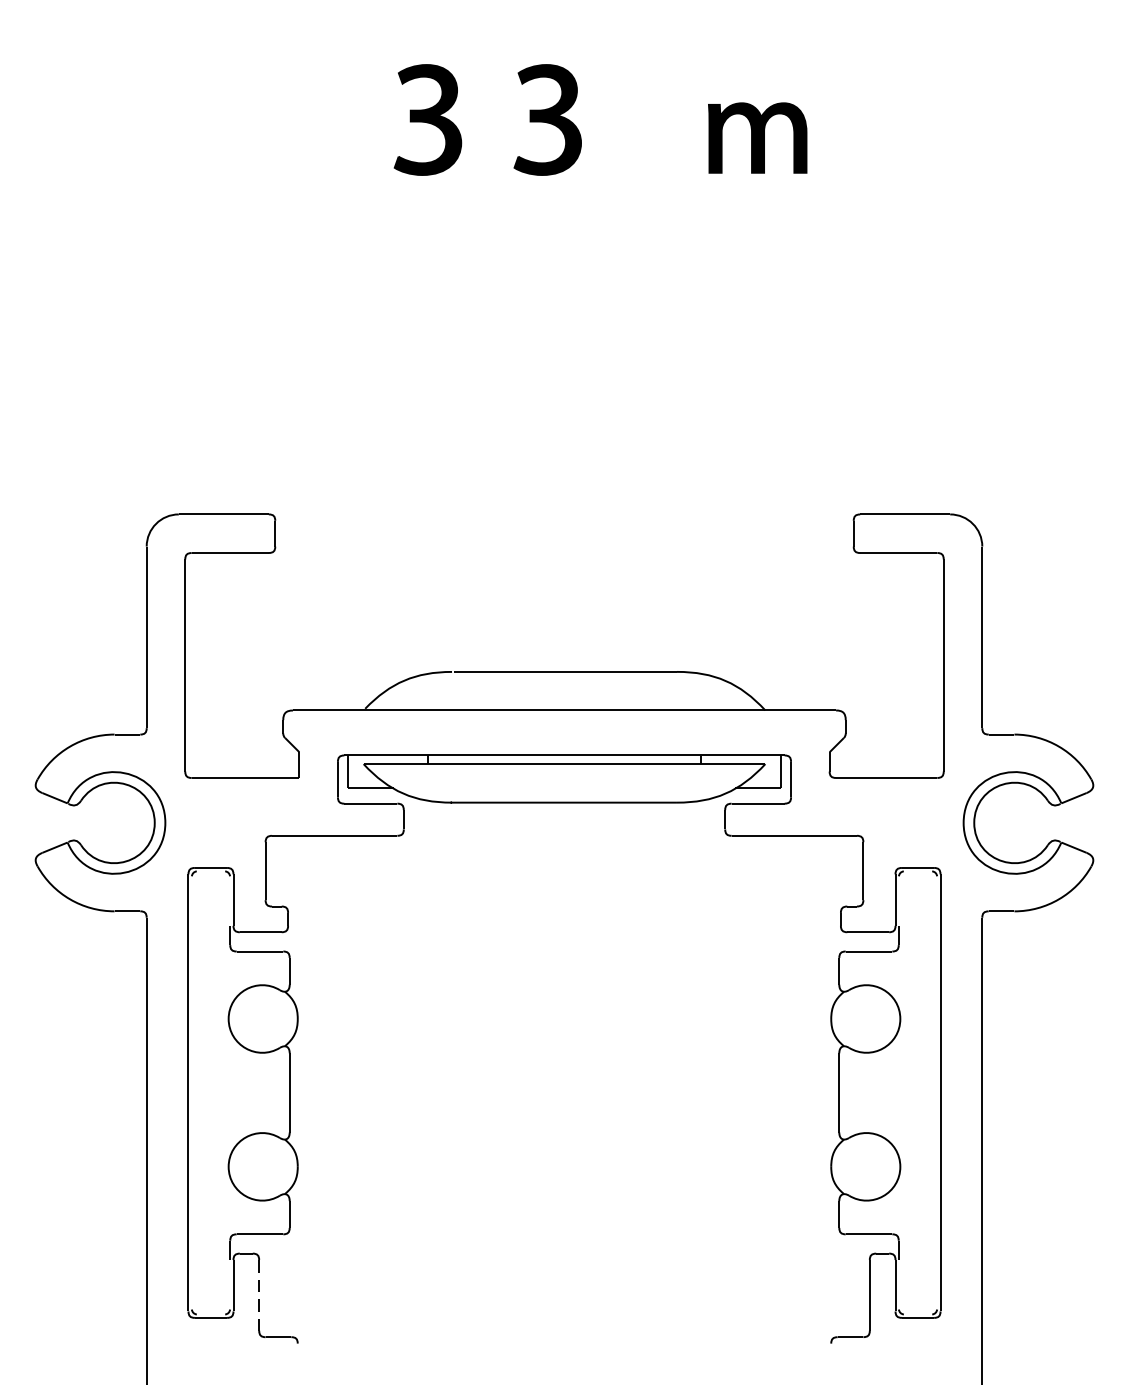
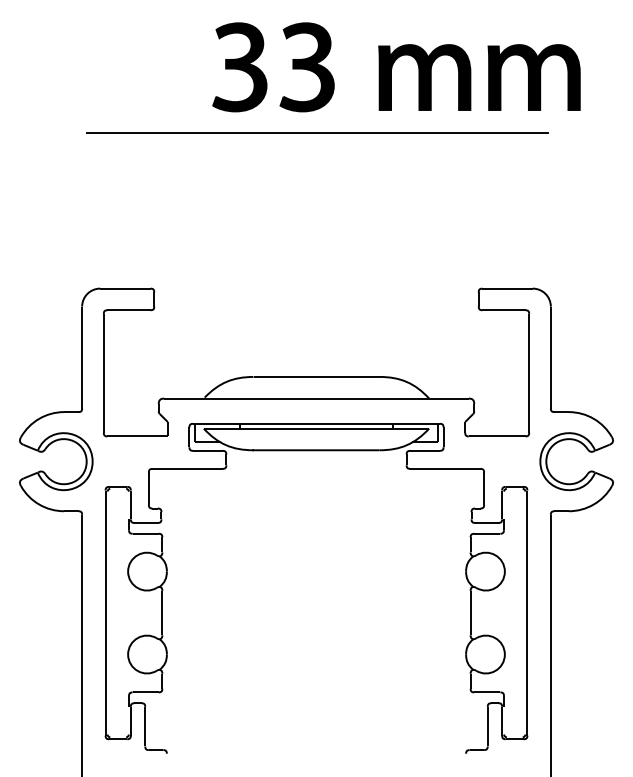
part: (427, 120) -> (239, 67), size x1.43
part: (546, 120) -> (306, 67), size x1.43
part: (757, 138) -> (424, 77), size x1.67
part: (951, 138) -> (533, 77), added
line: (564, 237) -> (316, 133), added
line: (259, 1295) -> (145, 726), dashed -> solid

